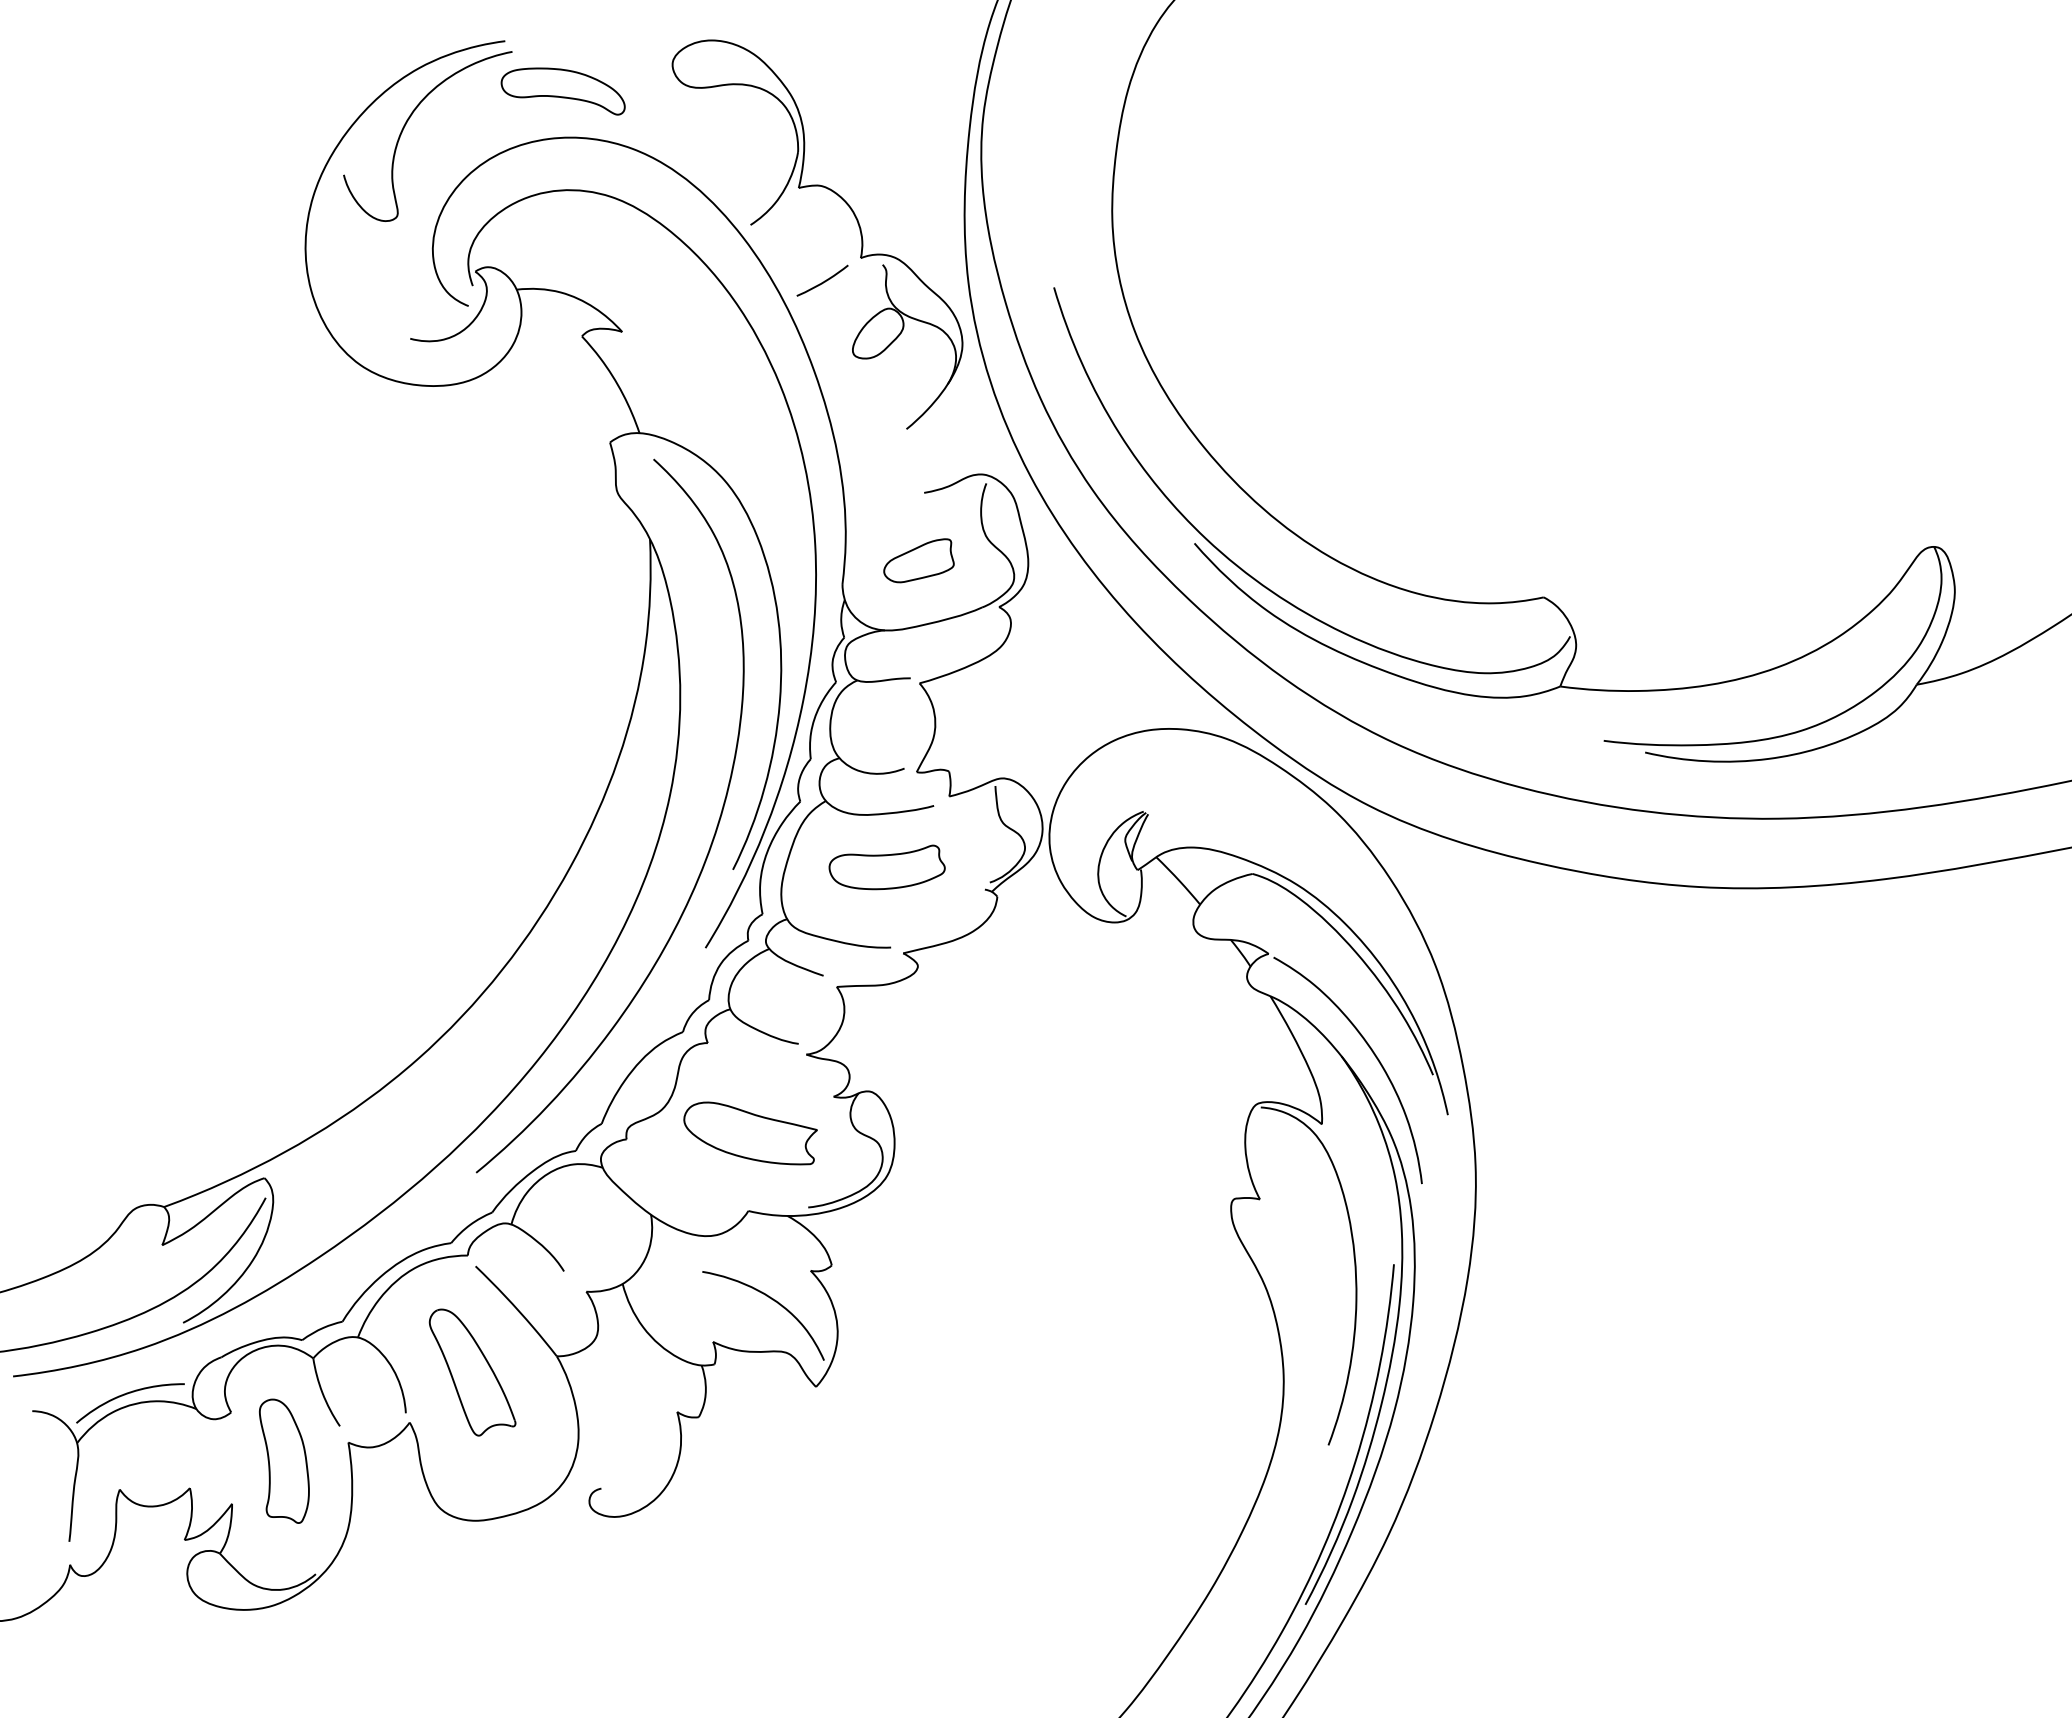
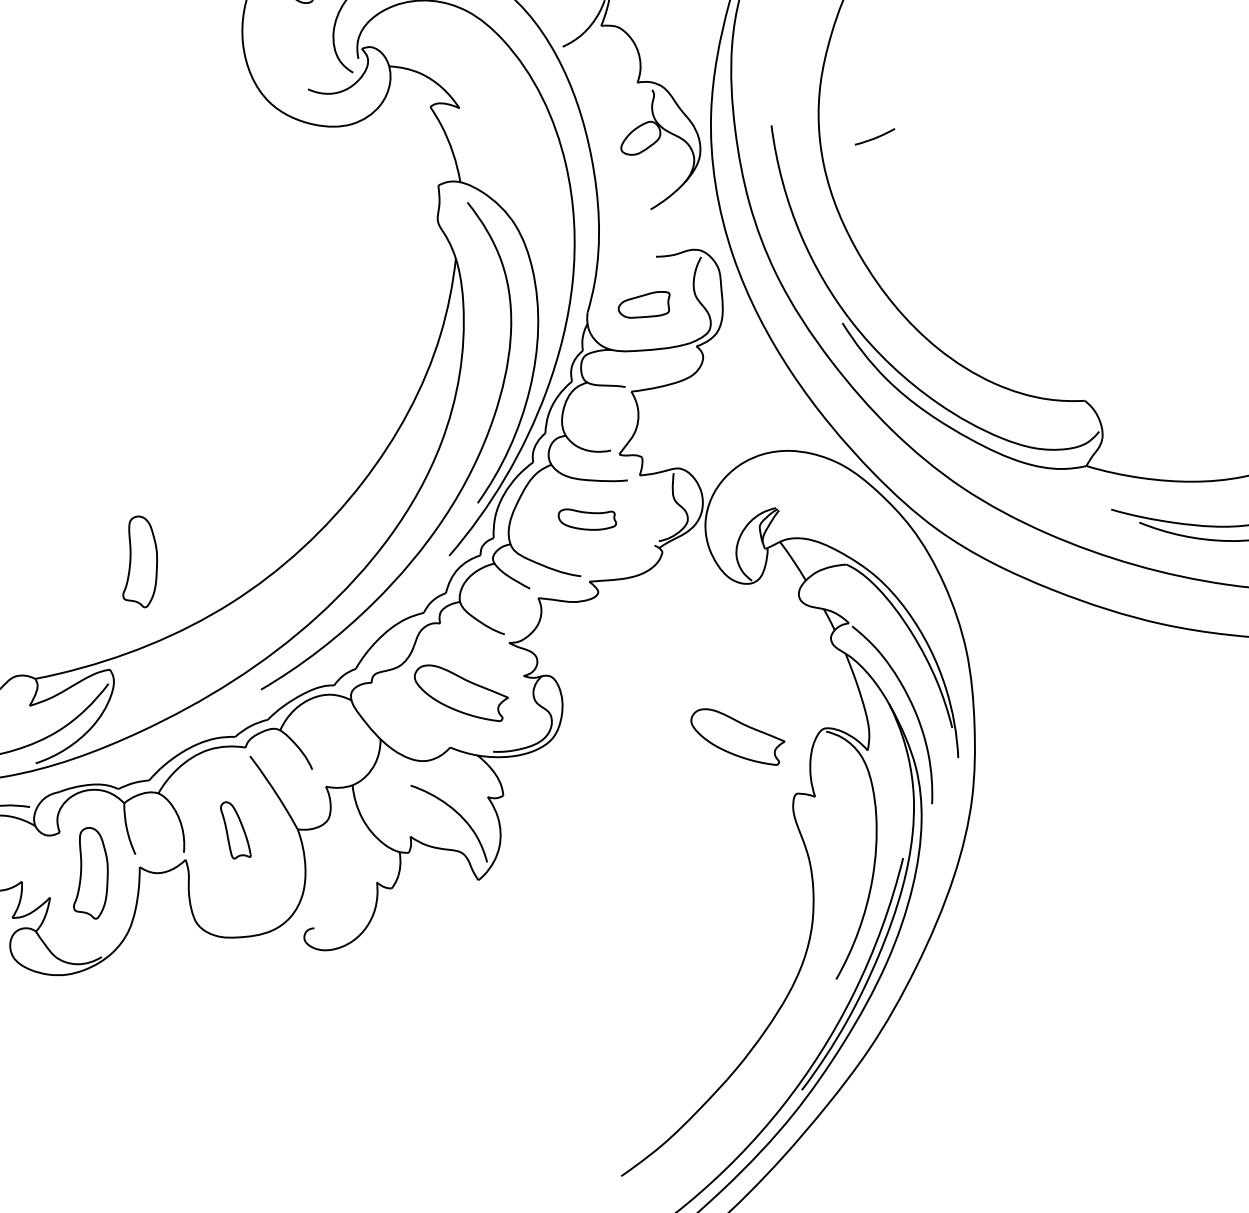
curve: (823, 281) -> (875, 137), moved
part: (886, 867) -> (587, 518), size x0.7
part: (284, 1022) -> (141, 561), added
part: (1139, 1133) -> (736, 736), added
part: (472, 1372) -> (235, 831), size x0.6

